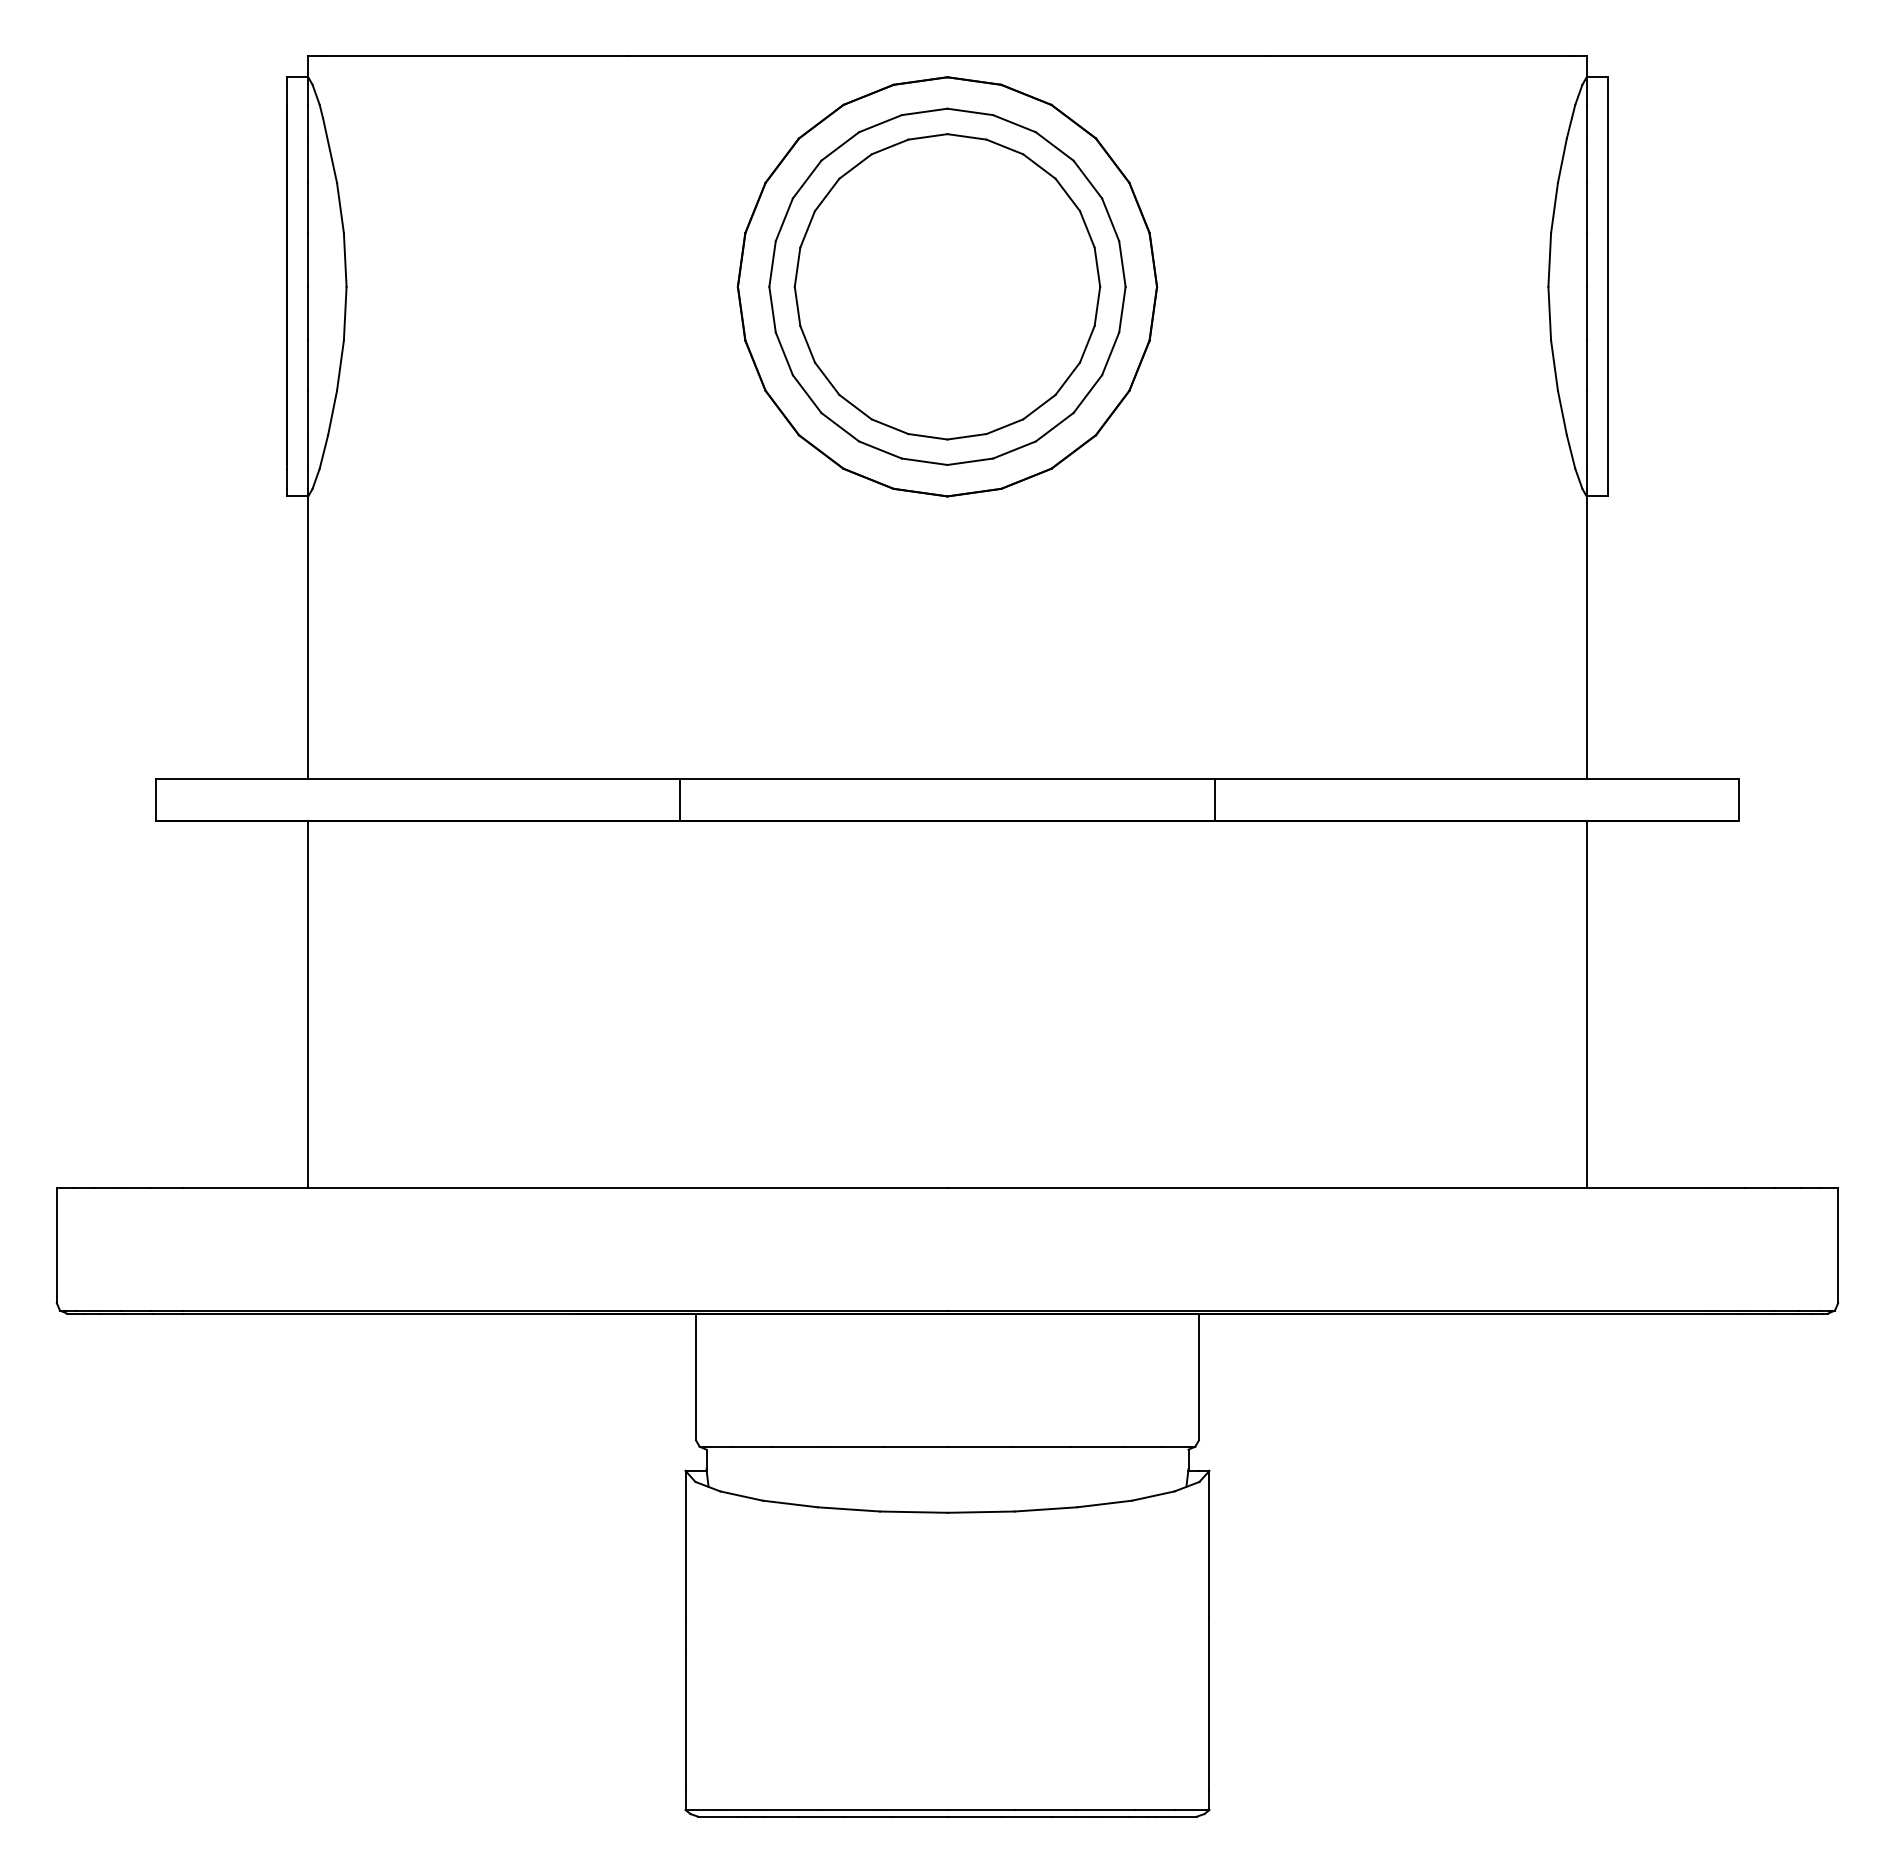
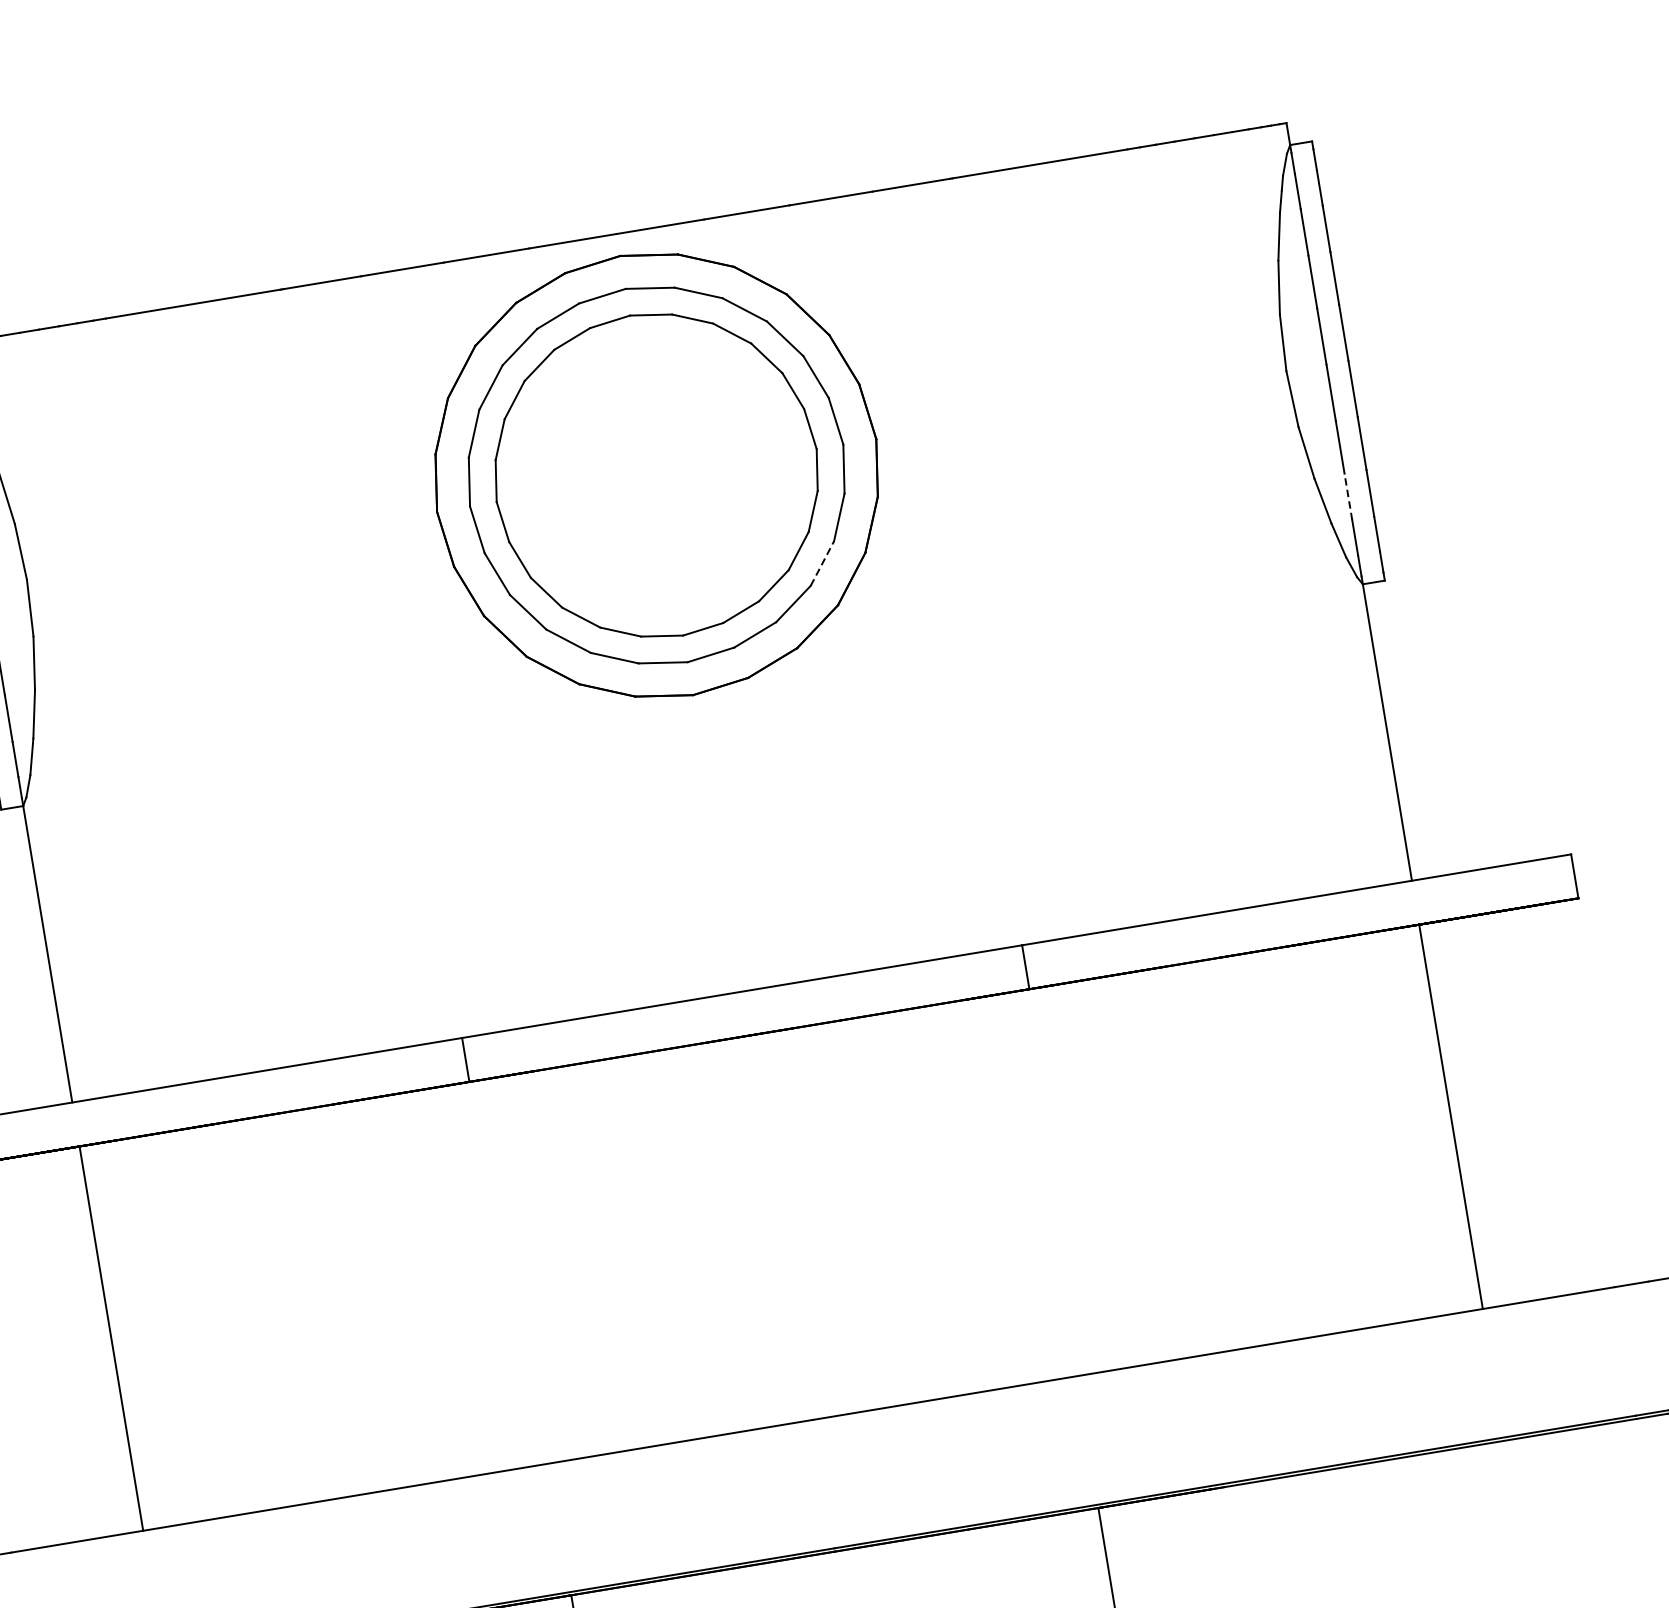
line: (1087, 394) -> (822, 564), solid -> dashed
line: (1586, 412) -> (1348, 496), solid -> dashed

